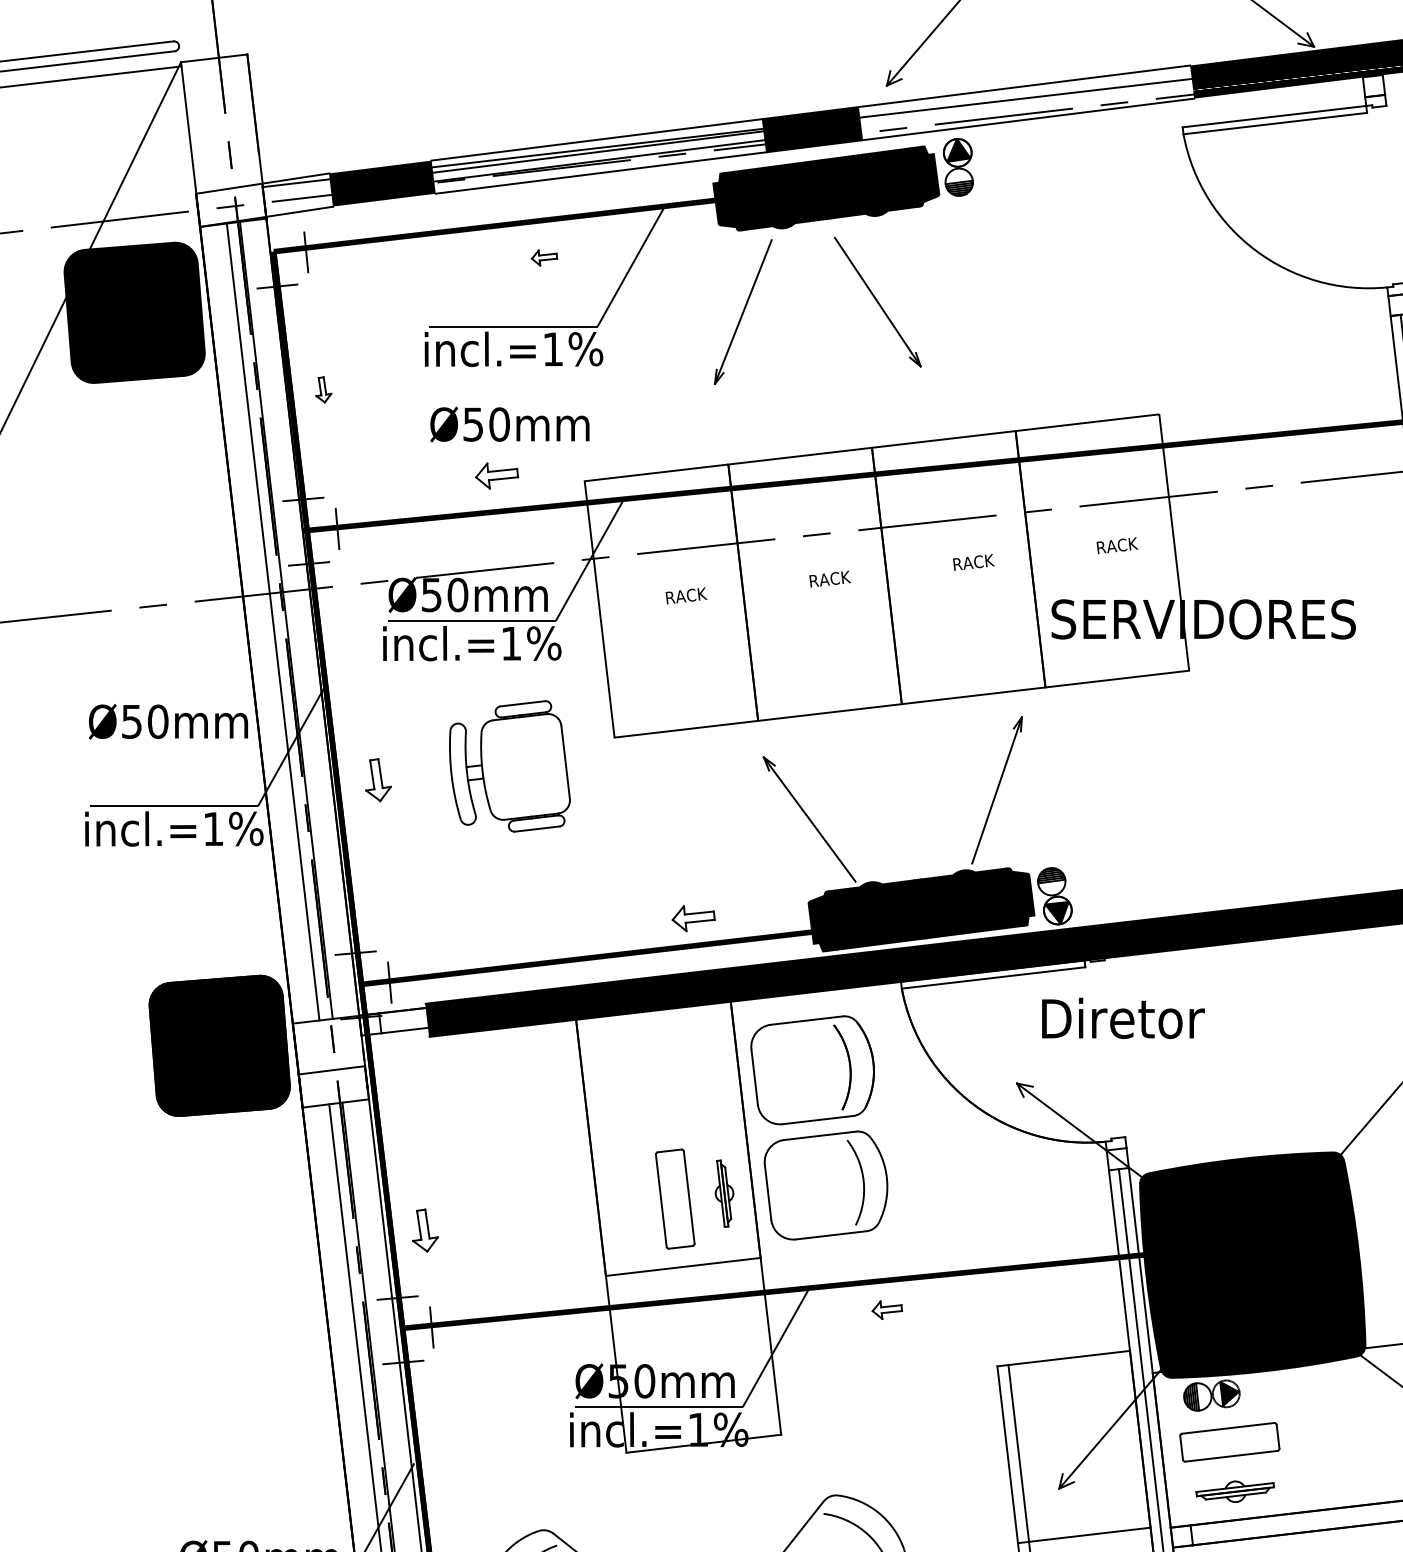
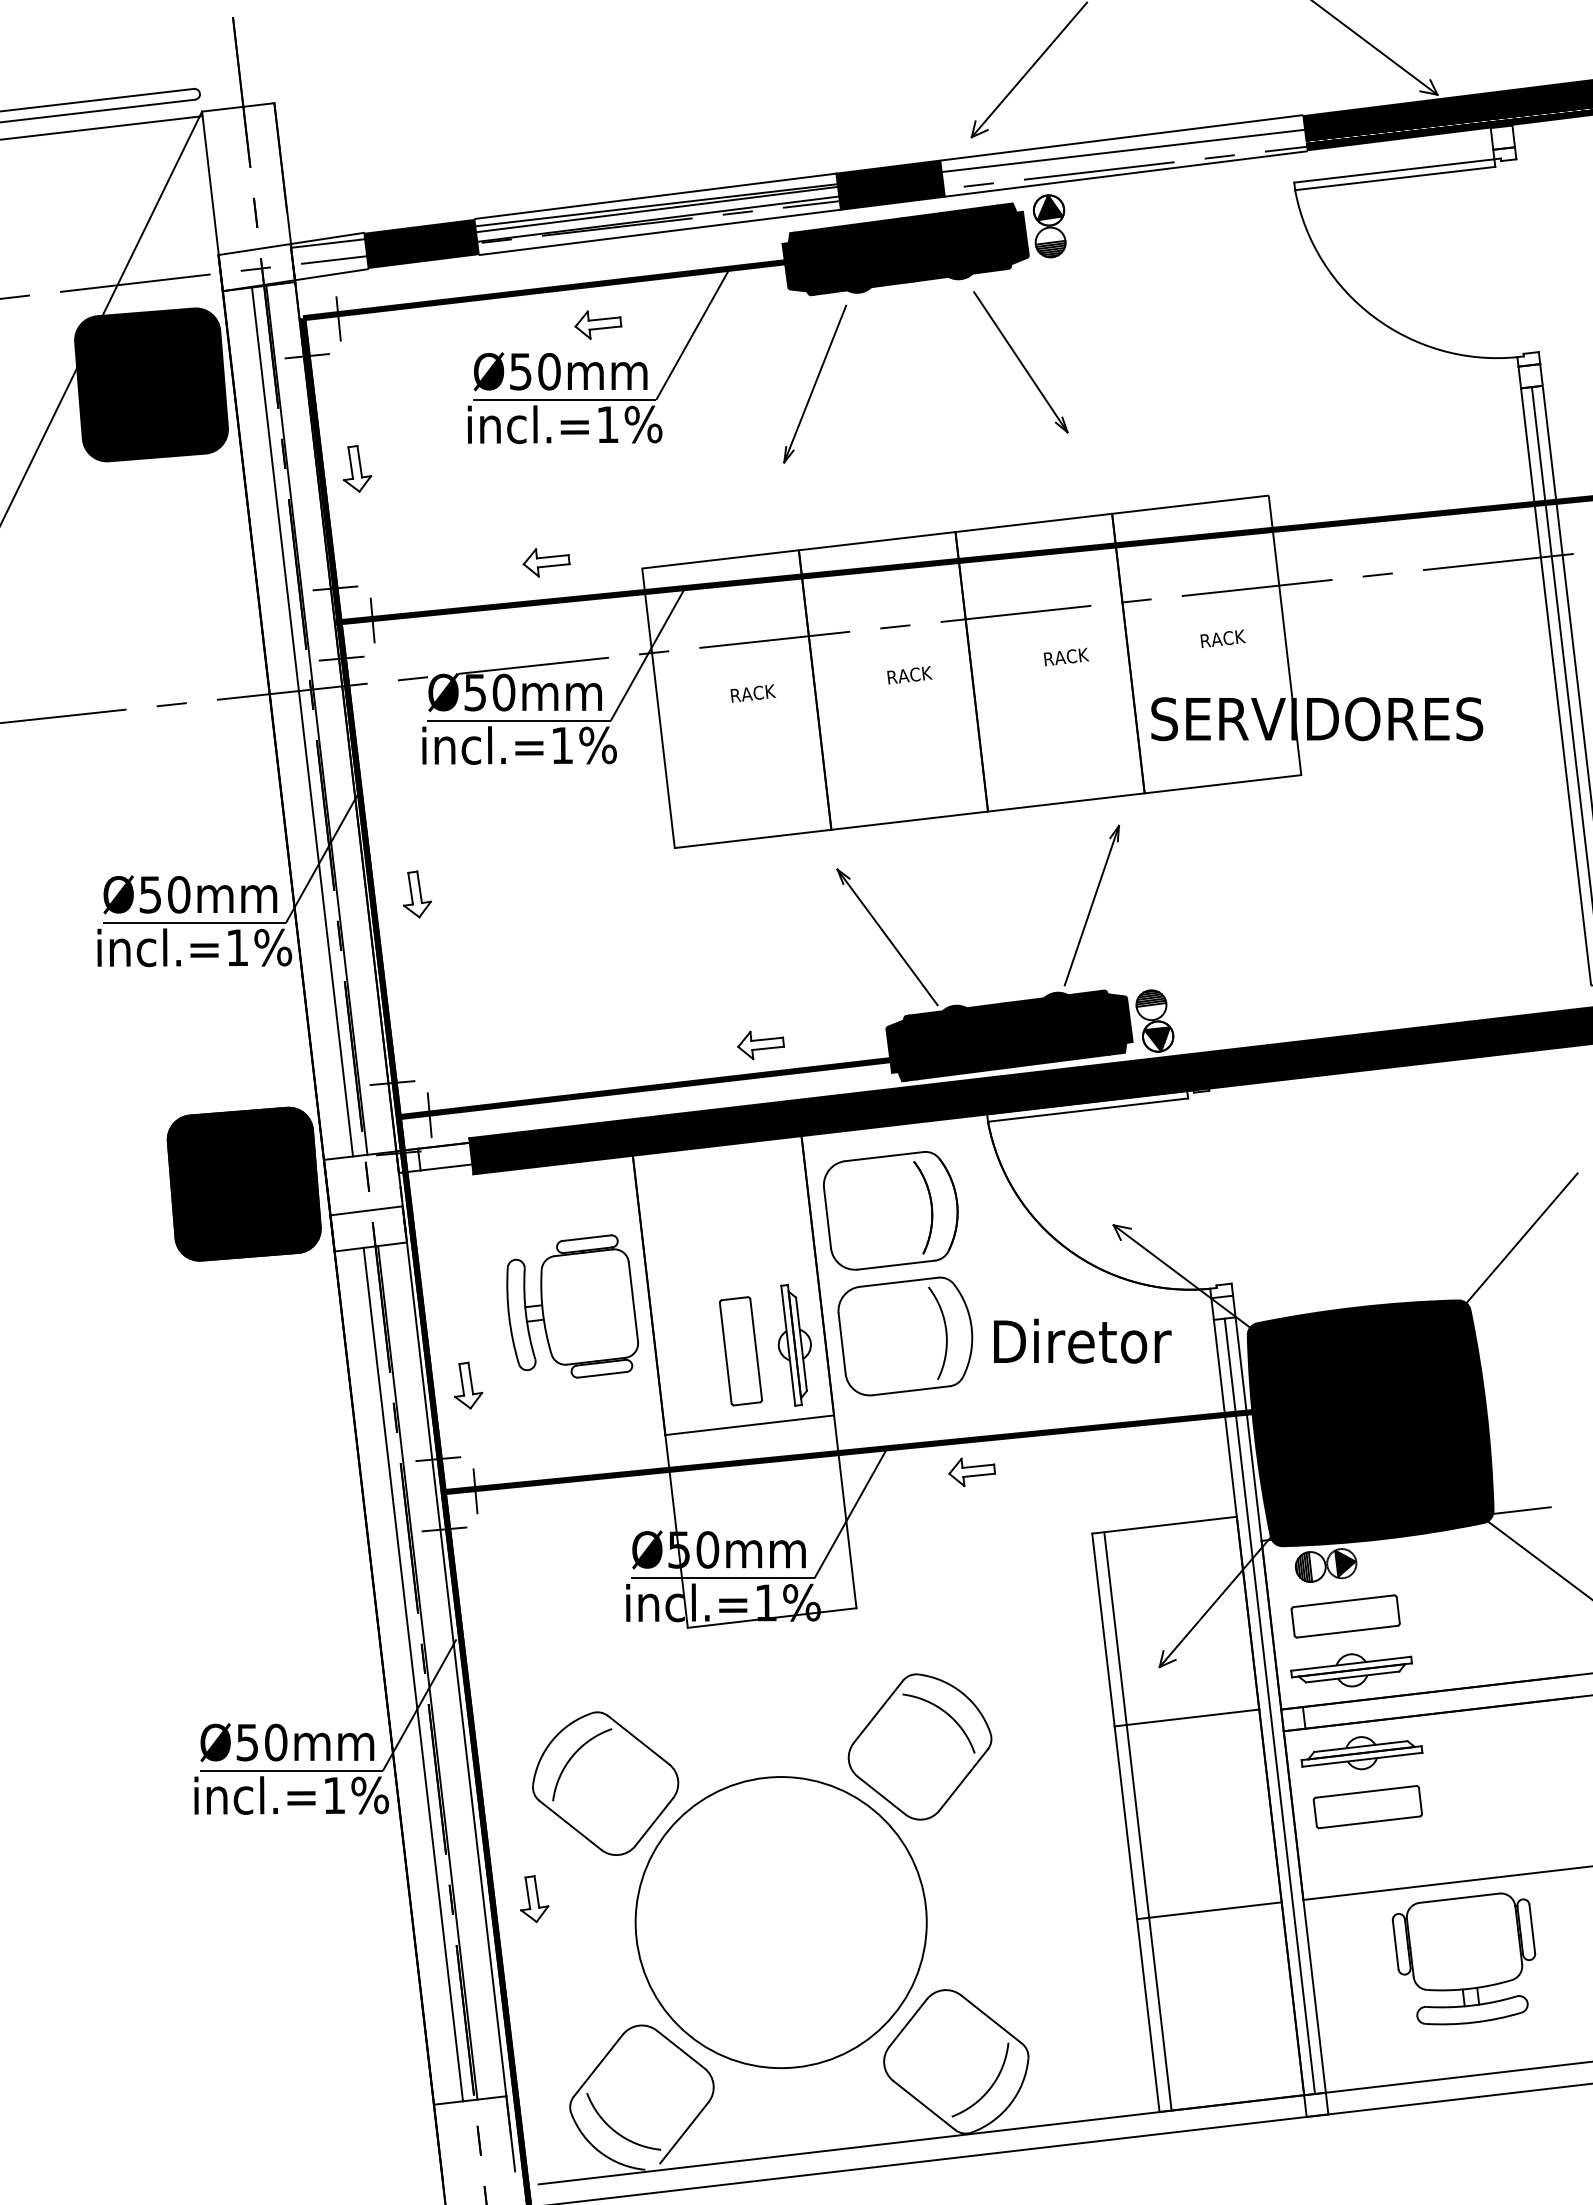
part: (544, 257) -> (598, 324), size x1.67
part: (877, 302) -> (1020, 362), moved
part: (323, 389) -> (357, 468), size x1.67
text: (509, 424) -> (560, 371), moved
text: (168, 721) -> (190, 894), moved
part: (509, 766) -> (572, 1306), moved
text: (1123, 1017) -> (1082, 1340), moved
part: (724, 1193) -> (794, 1345), size x1.67
part: (887, 1310) -> (972, 1472), size x1.43
part: (1235, 1491) -> (1351, 1670), size x1.43

